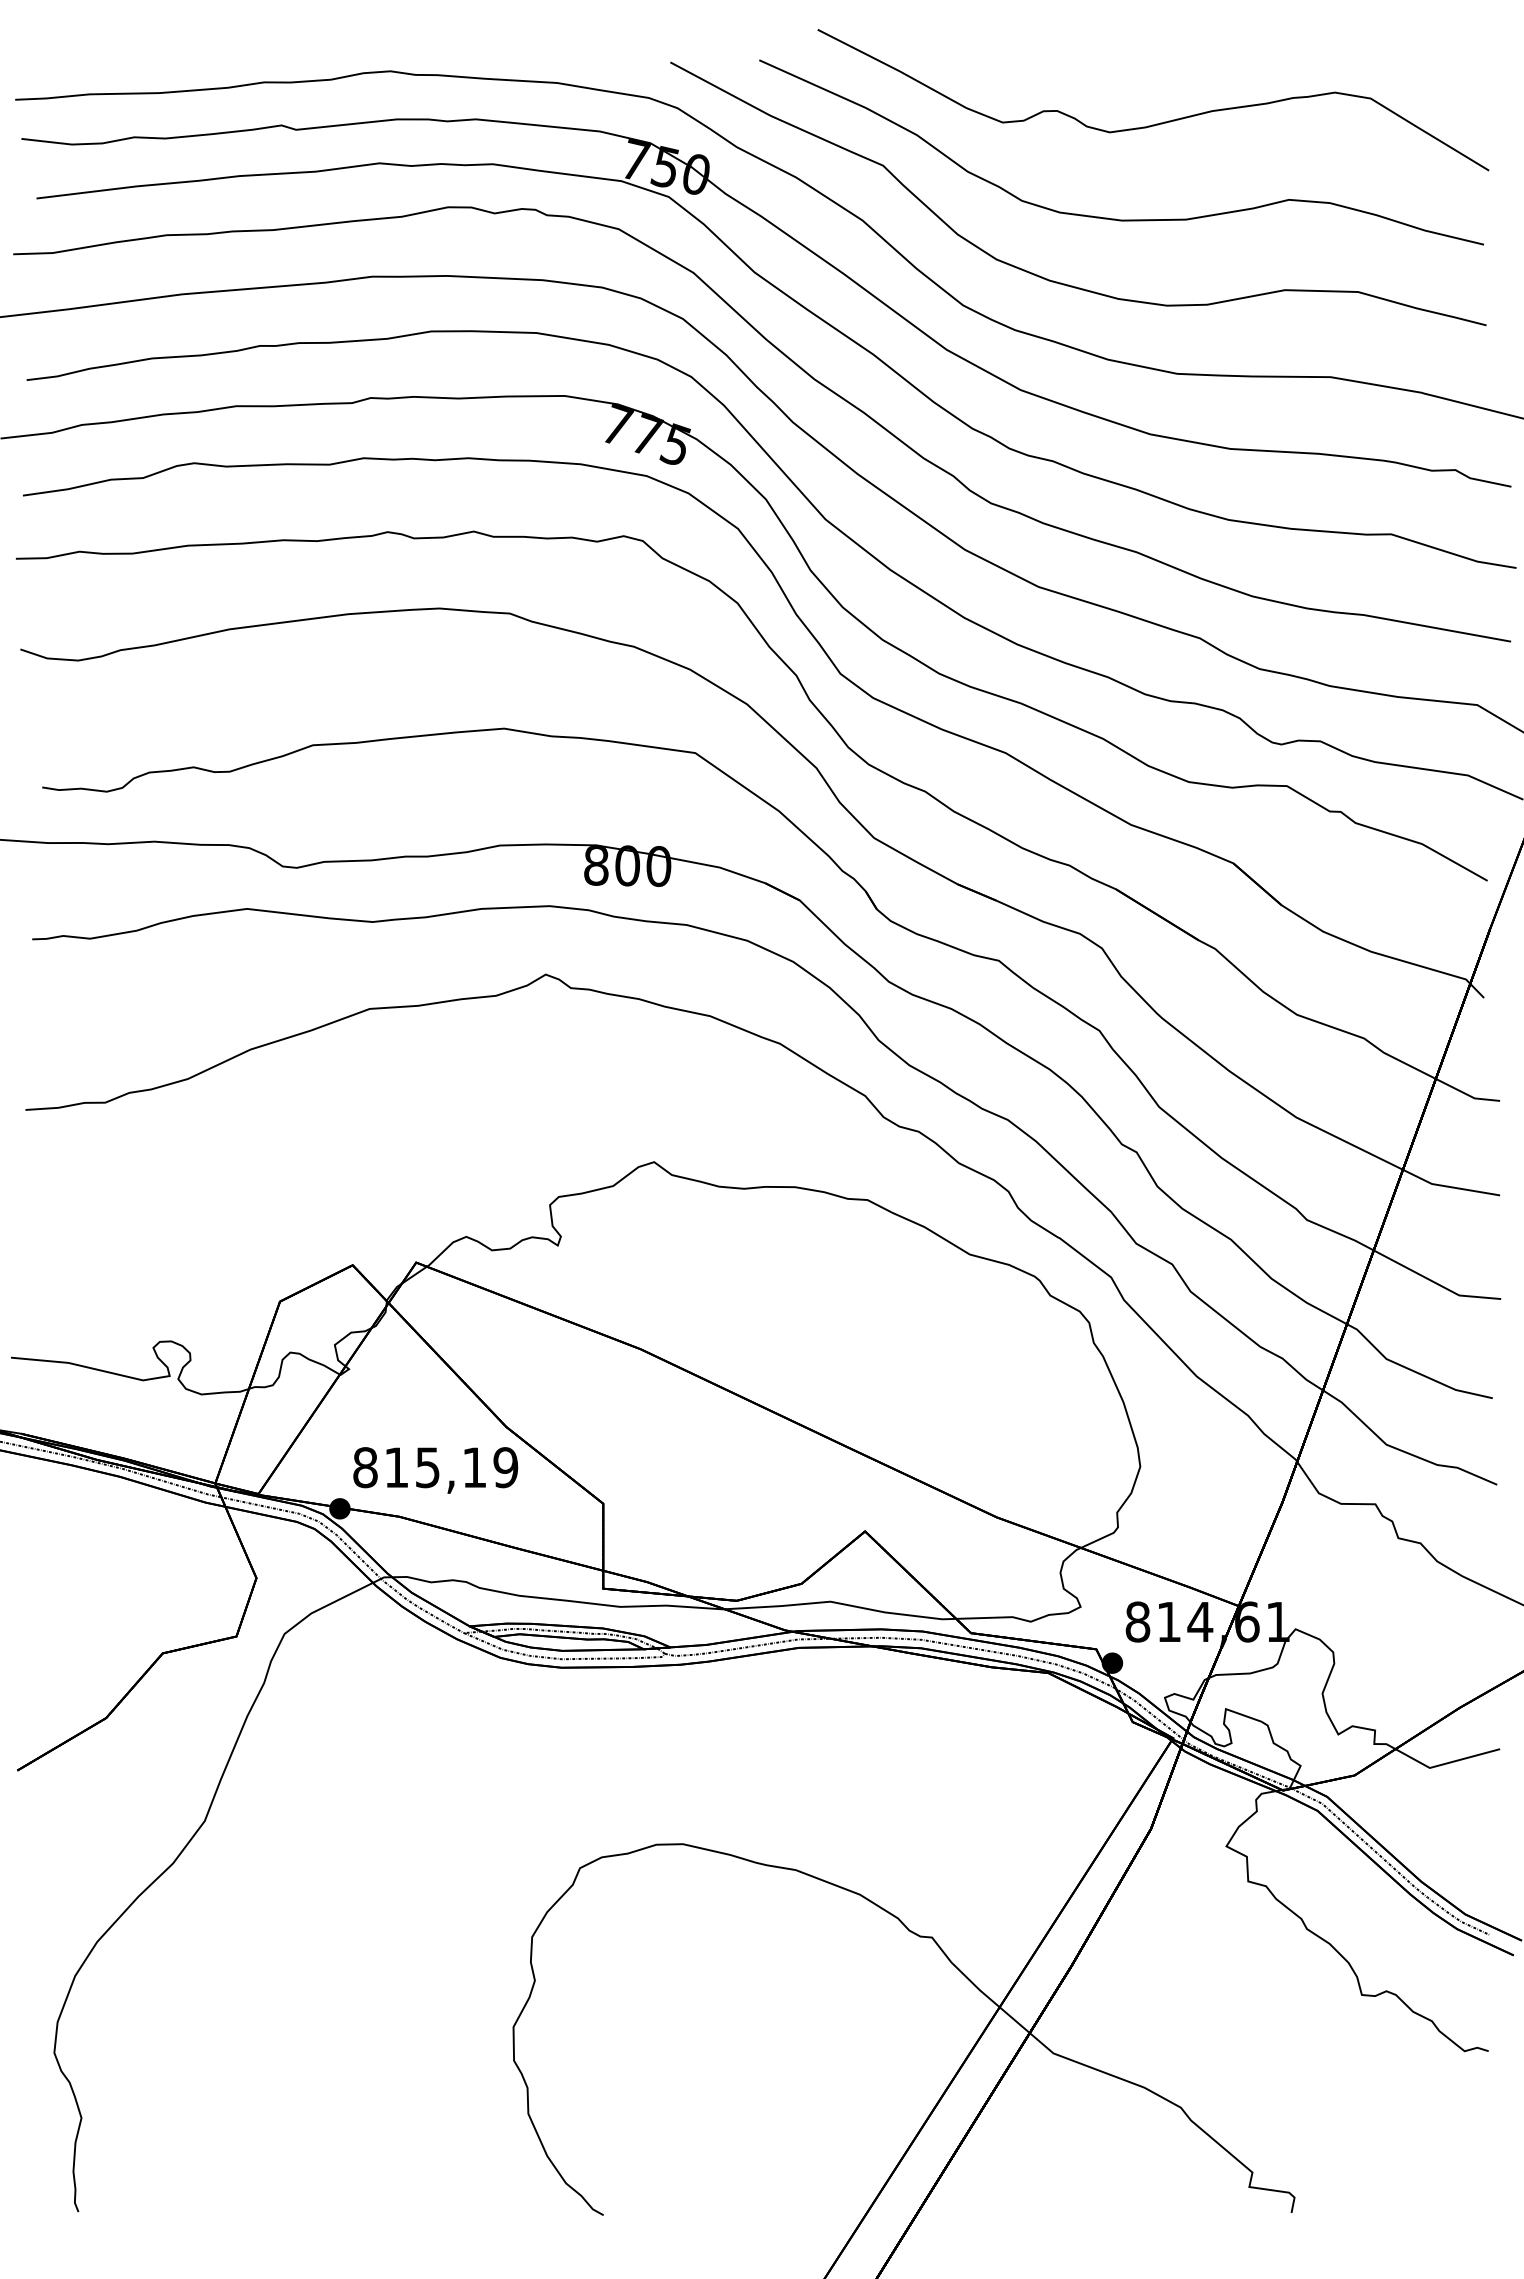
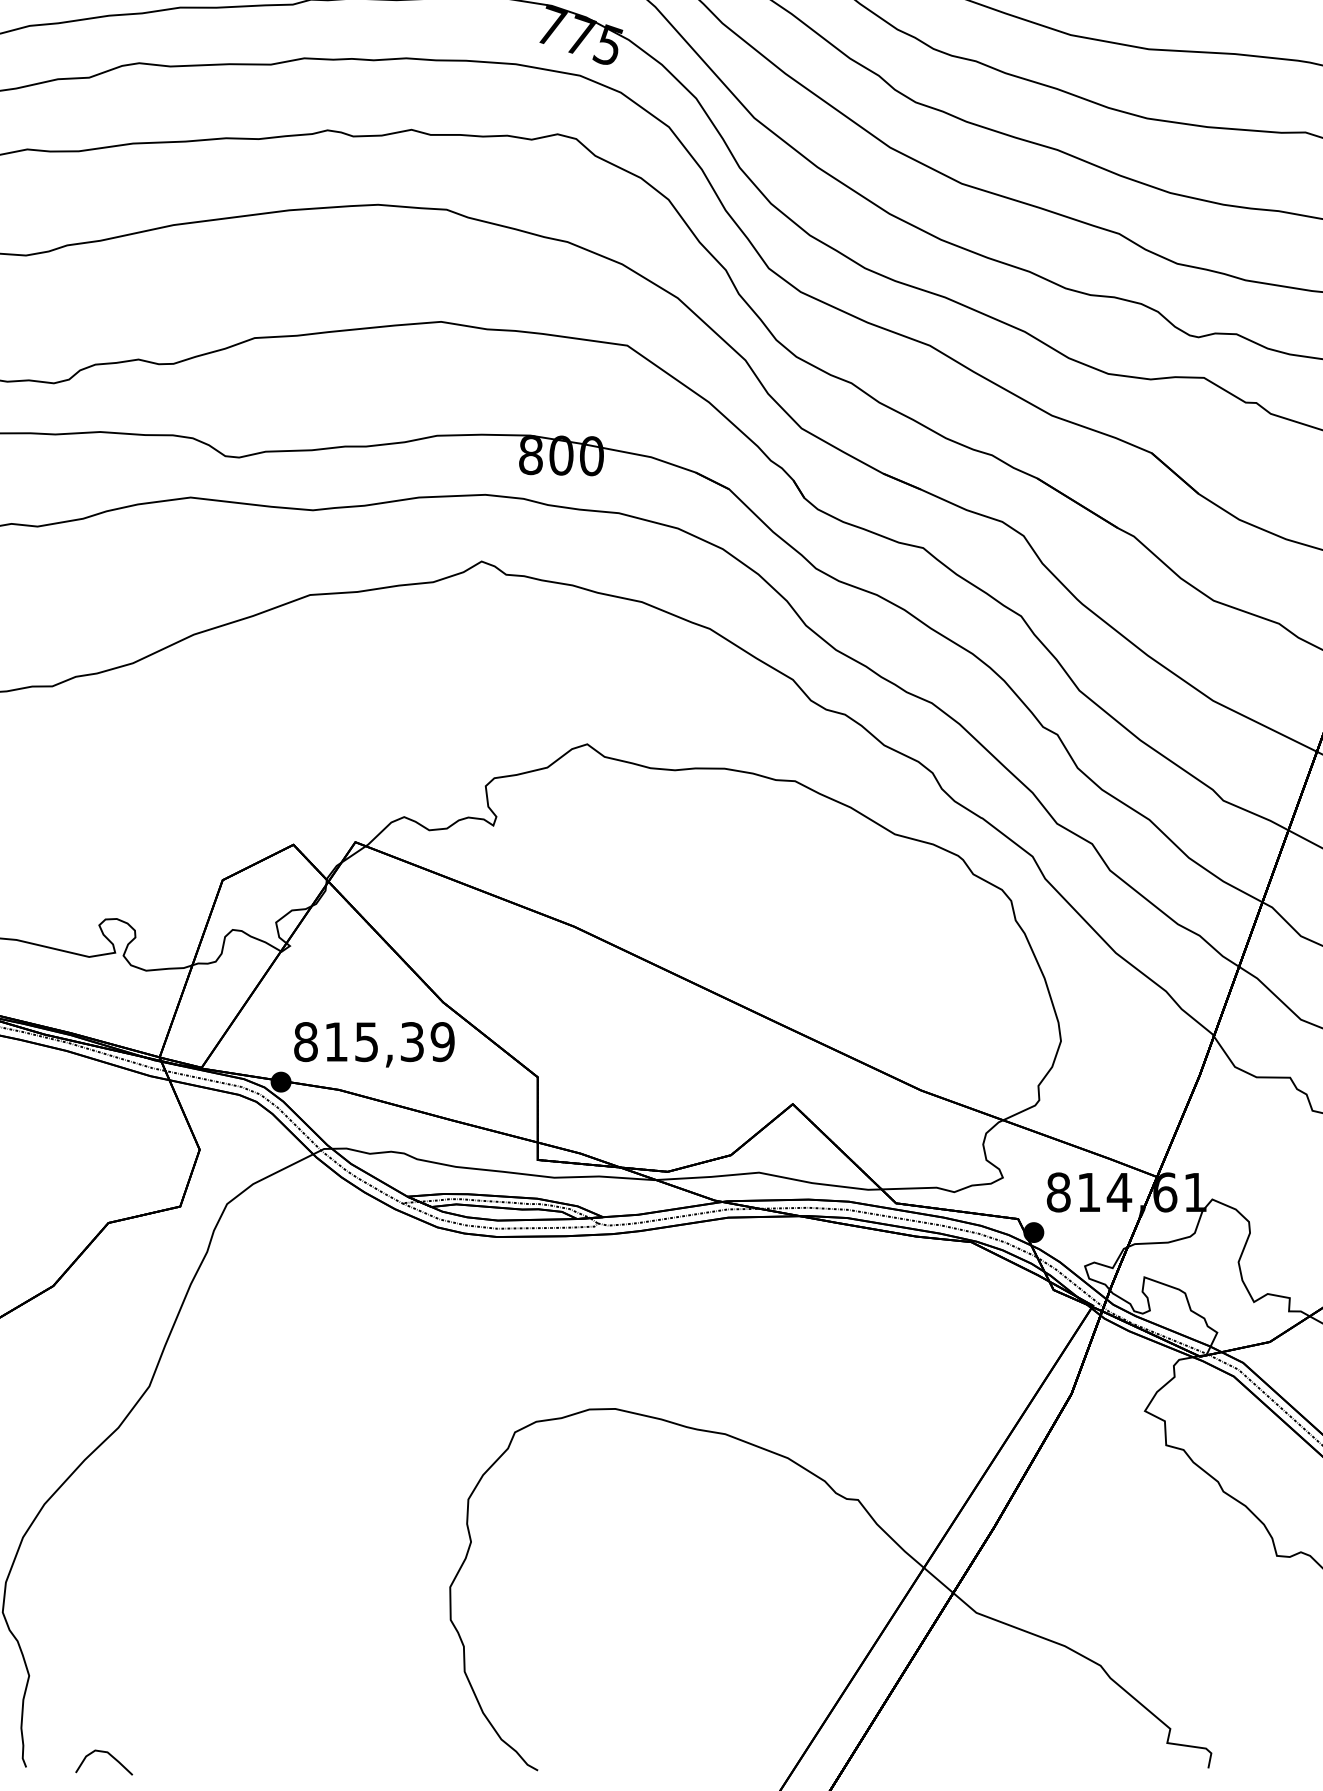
text: (474, 1467) -> (412, 1041), 815,19 -> 815,39
curve: (164, 2200) -> (110, 1756), added

